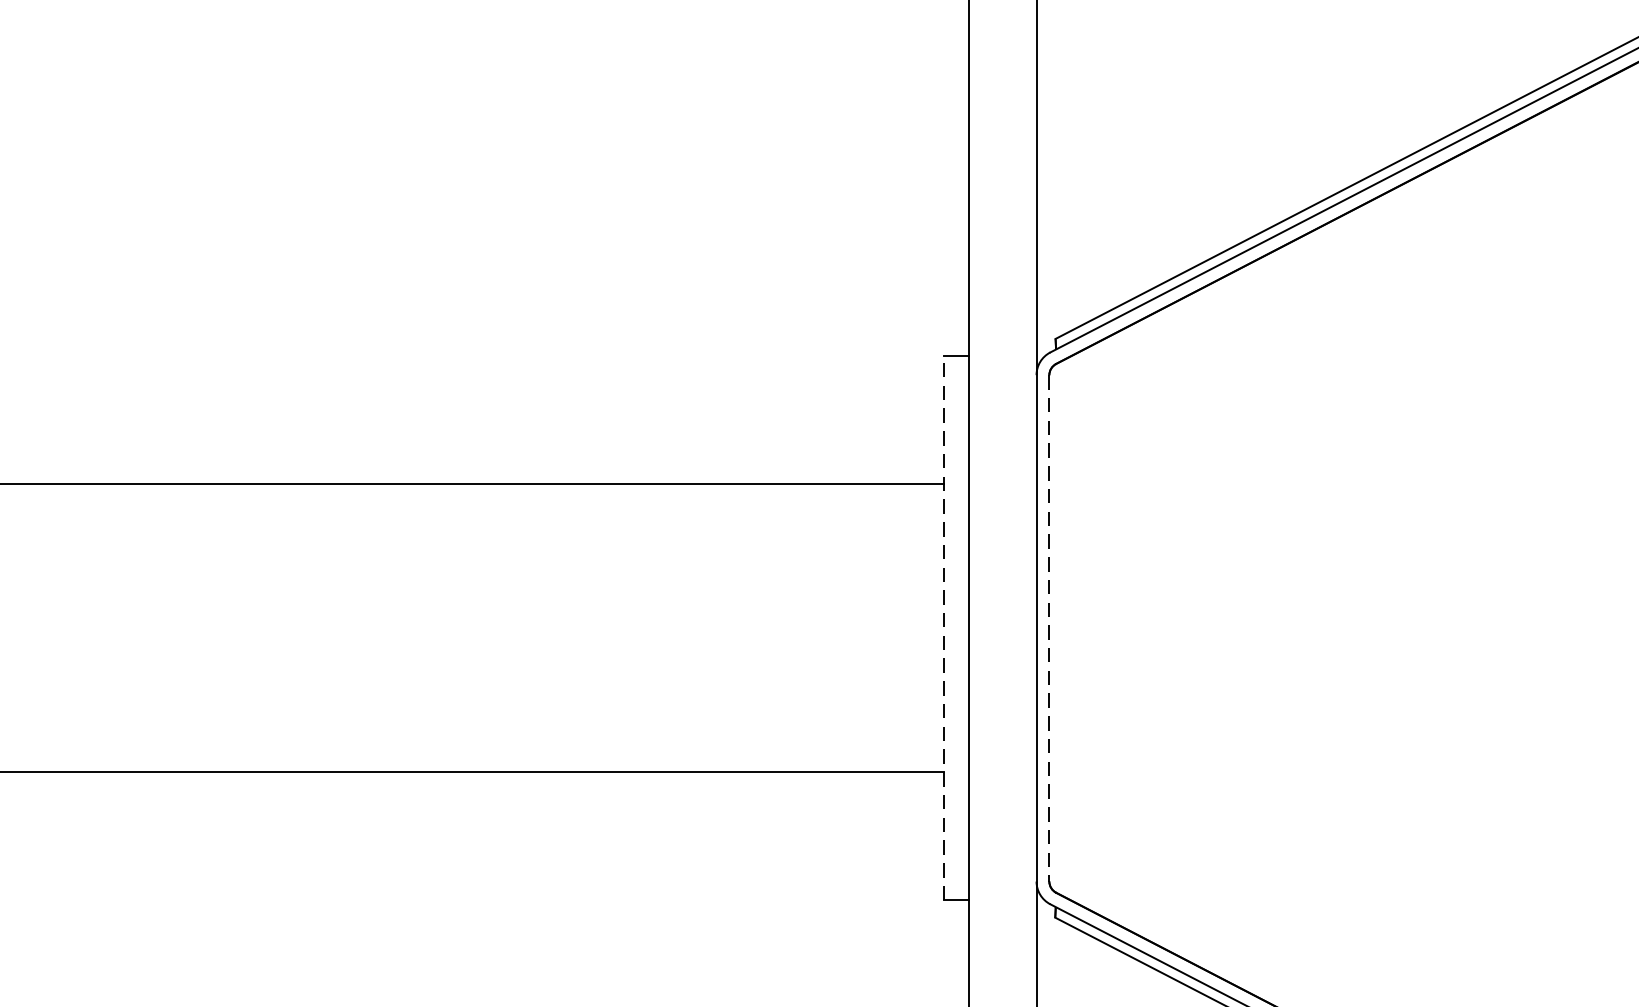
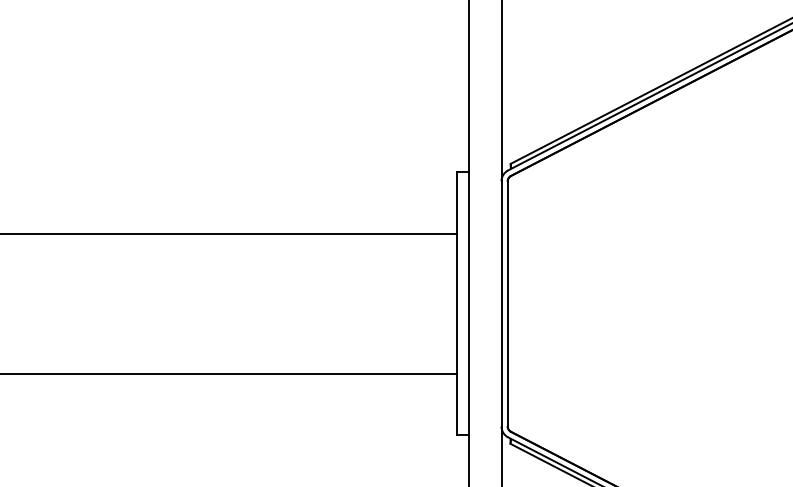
line: (943, 627) -> (456, 303), dashed -> solid
line: (1048, 627) -> (507, 303), dashed -> solid

